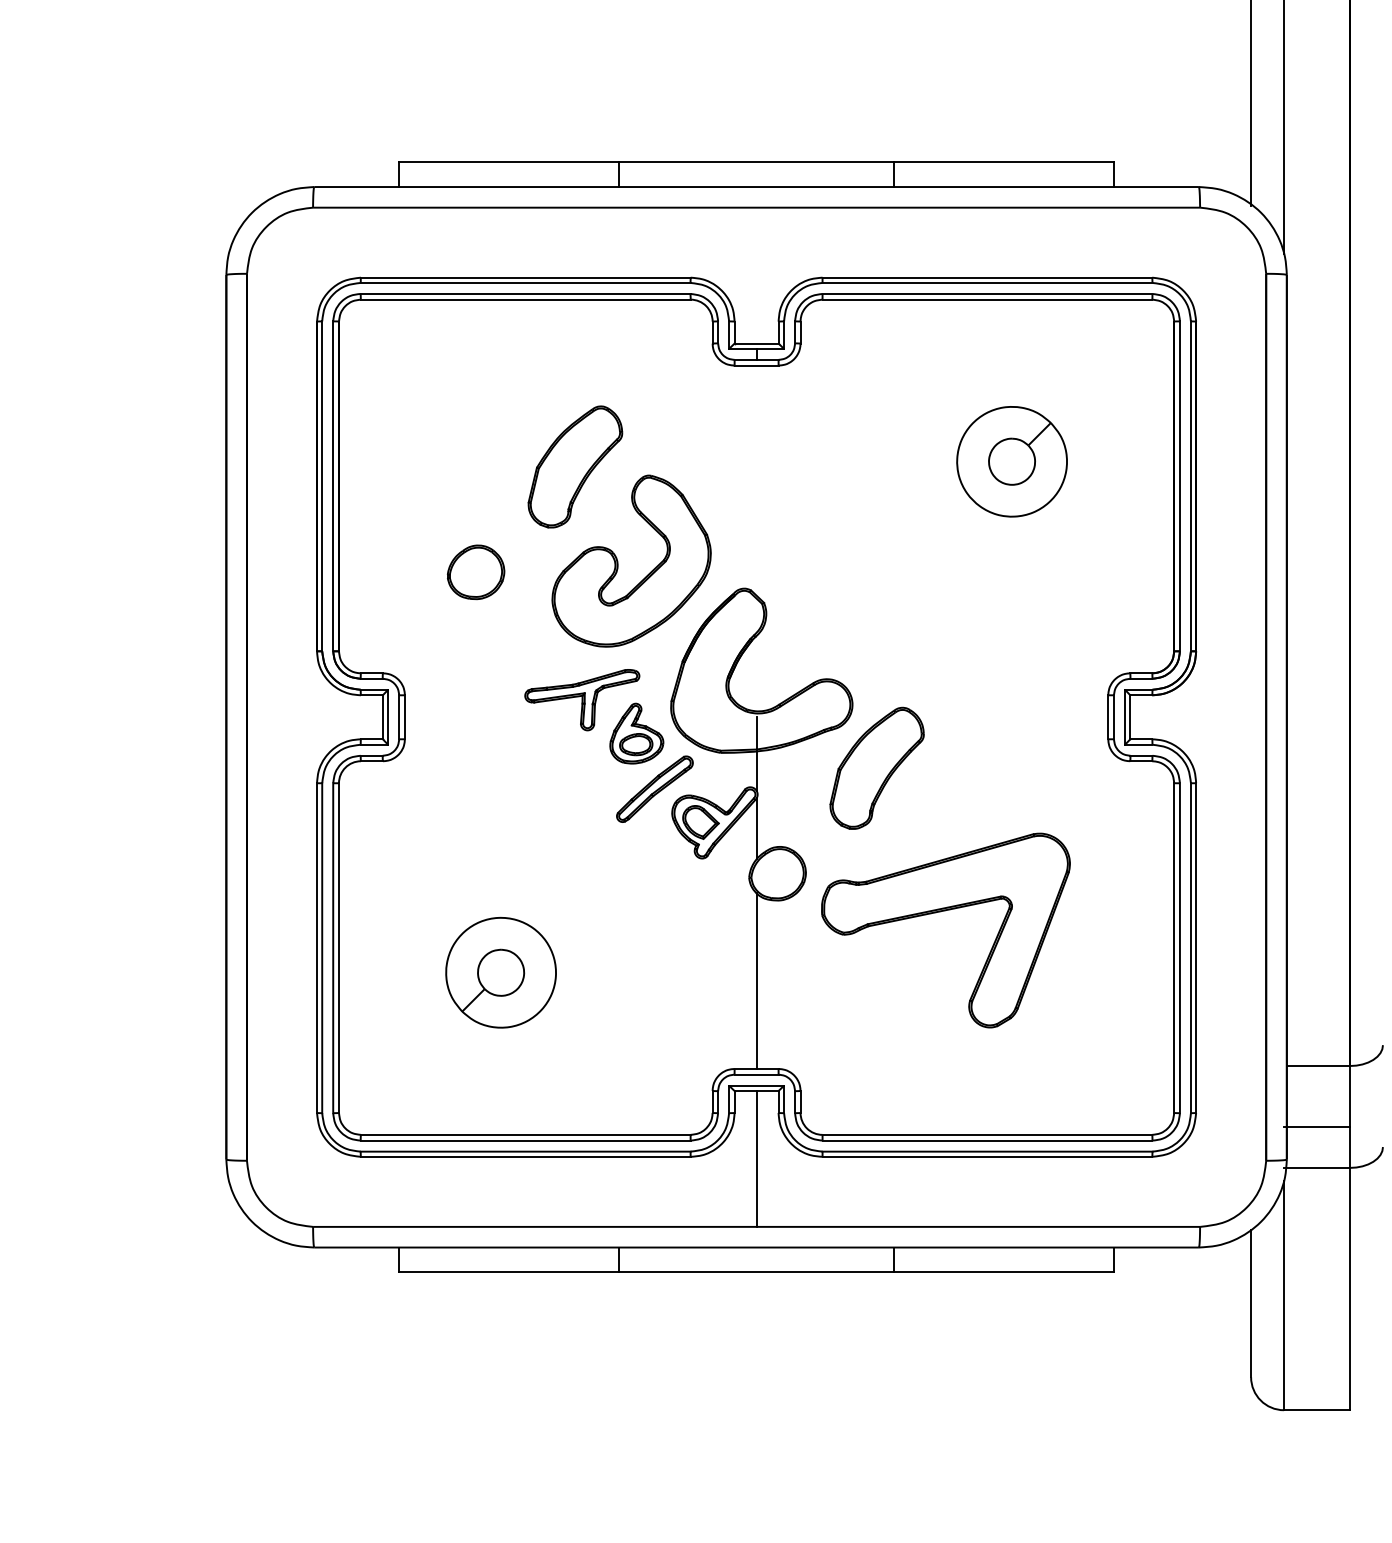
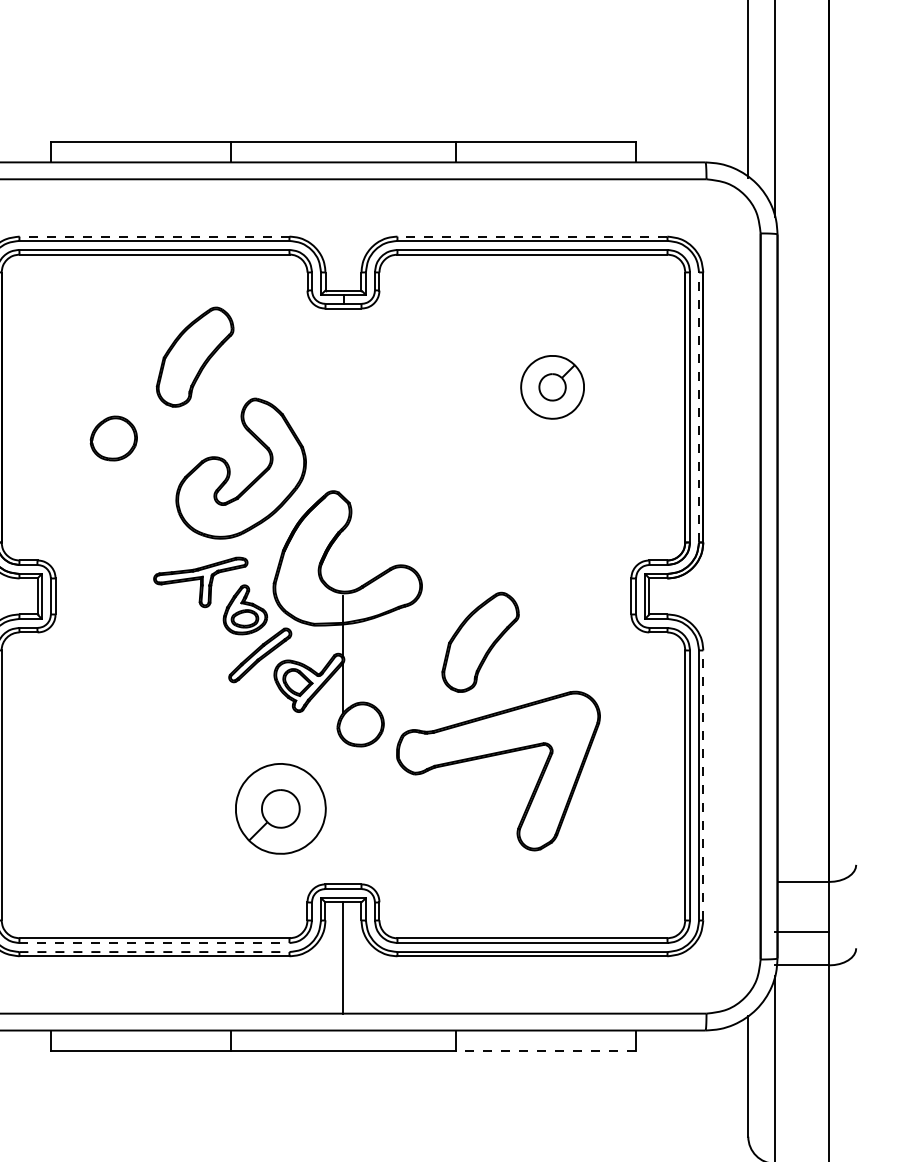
line: (525, 277) -> (154, 236), solid -> dashed
line: (987, 277) -> (532, 236), solid -> dashed
part: (1011, 461) -> (552, 387), size x0.7
part: (575, 466) -> (195, 356), moved
line: (1190, 486) -> (698, 407), solid -> dashed
part: (475, 572) -> (113, 438), moved
part: (876, 767) -> (480, 641), moved
line: (1196, 948) -> (703, 785), solid -> dashed
part: (500, 972) -> (280, 808), moved
line: (756, 980) -> (343, 811), removed
line: (525, 1140) -> (154, 942), solid -> dashed
line: (525, 1151) -> (154, 951), solid -> dashed
line: (1003, 1272) -> (545, 1050), solid -> dashed

